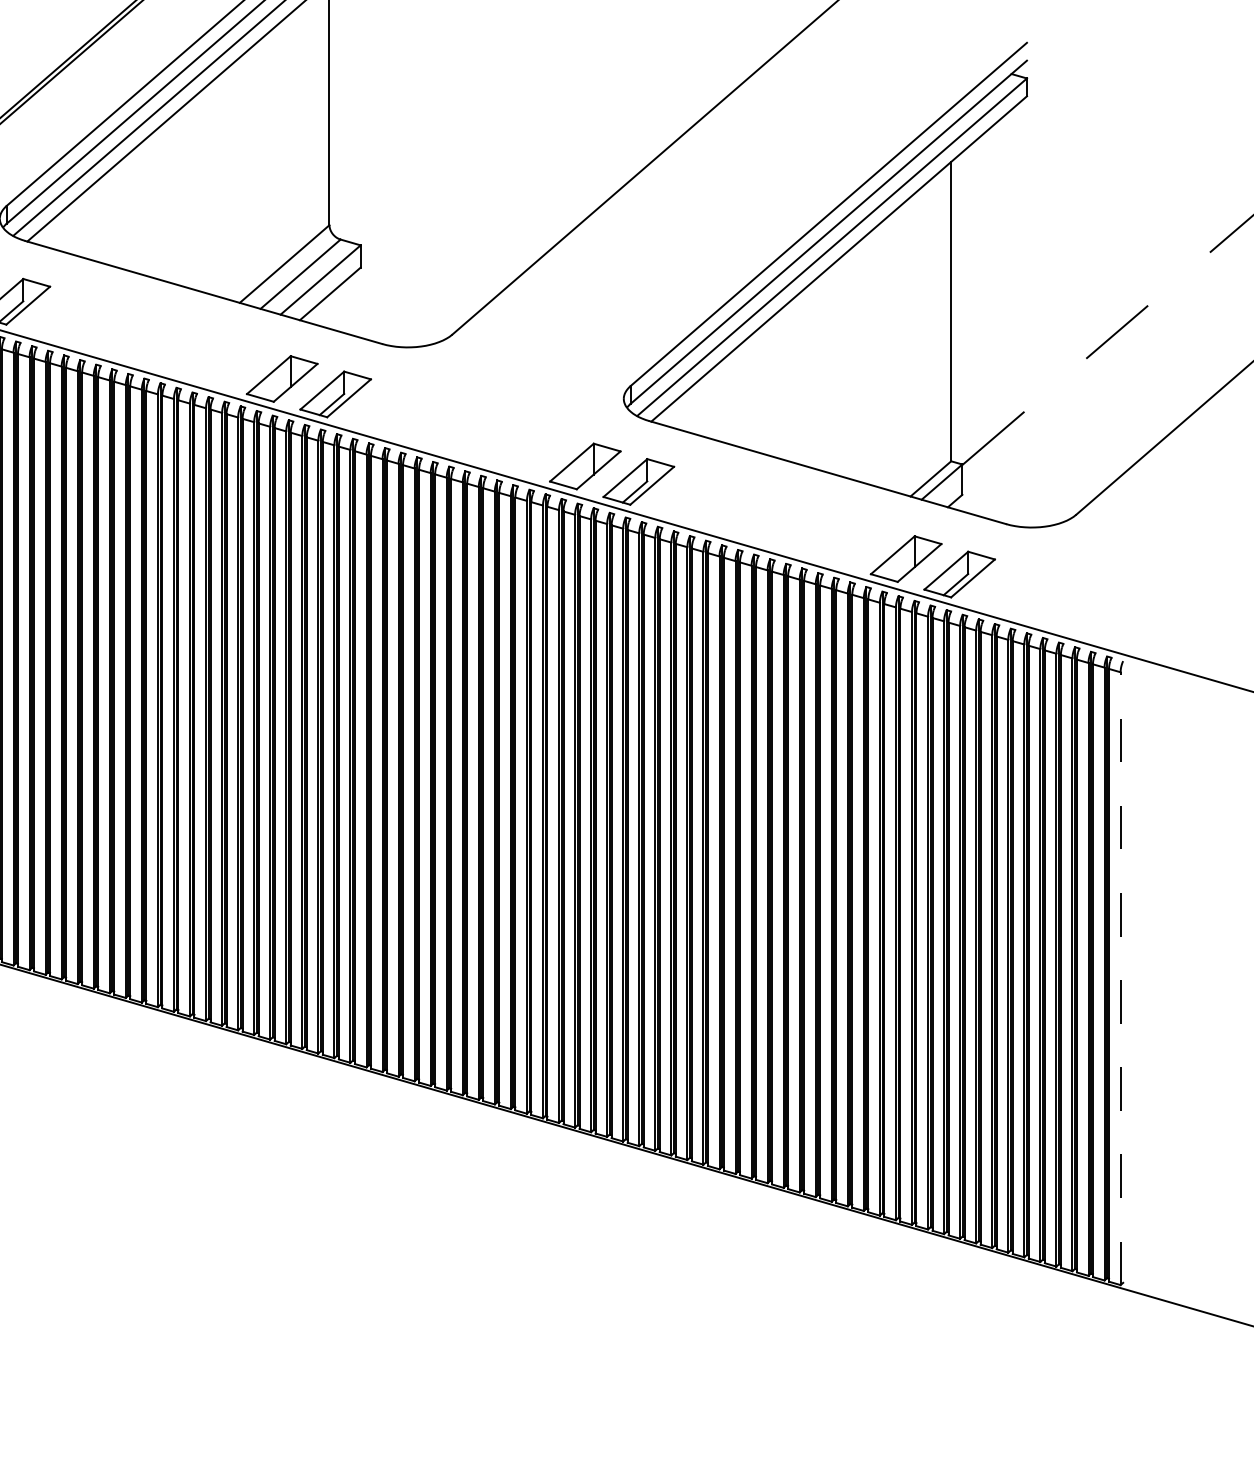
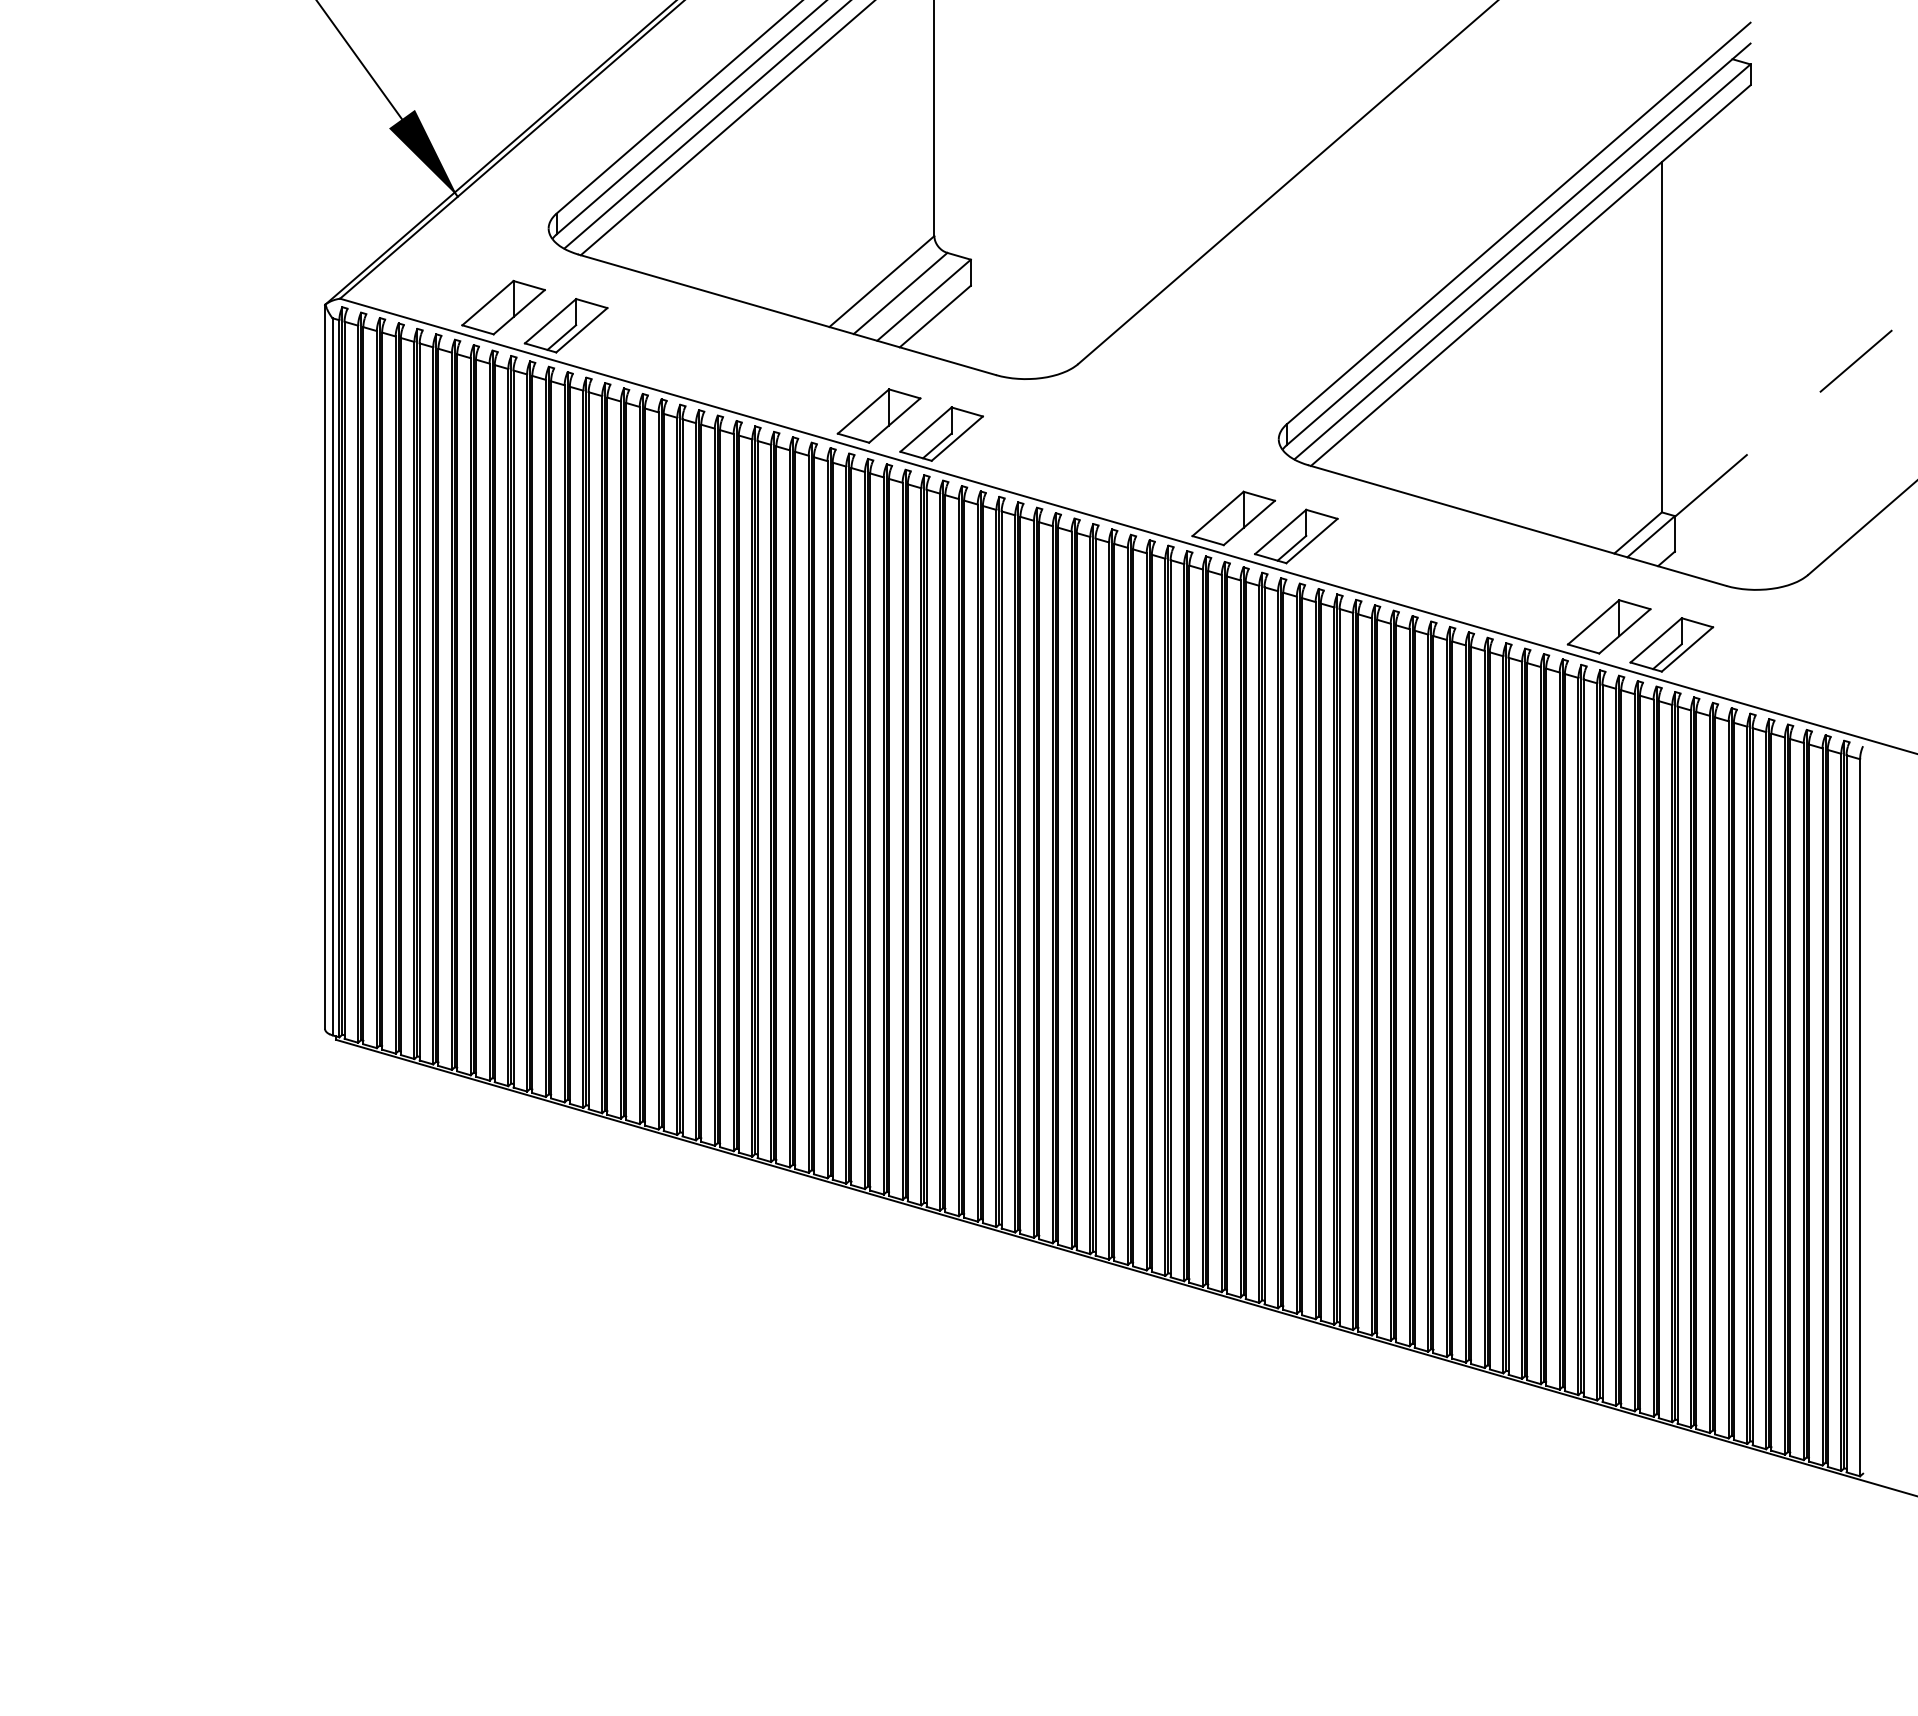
line: (1120, 978) -> (1860, 1117), dashed -> solid

